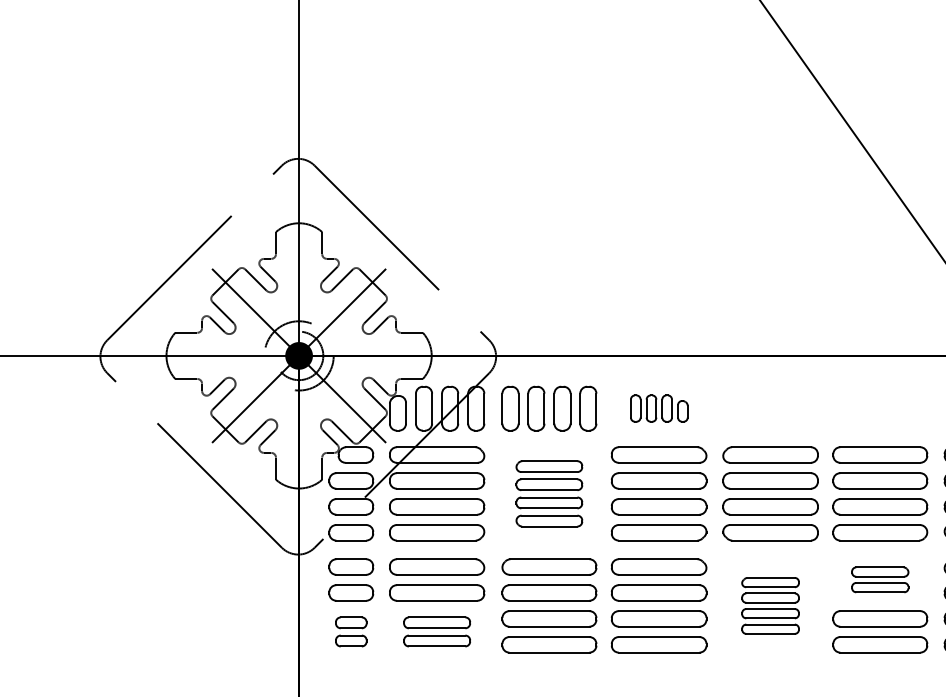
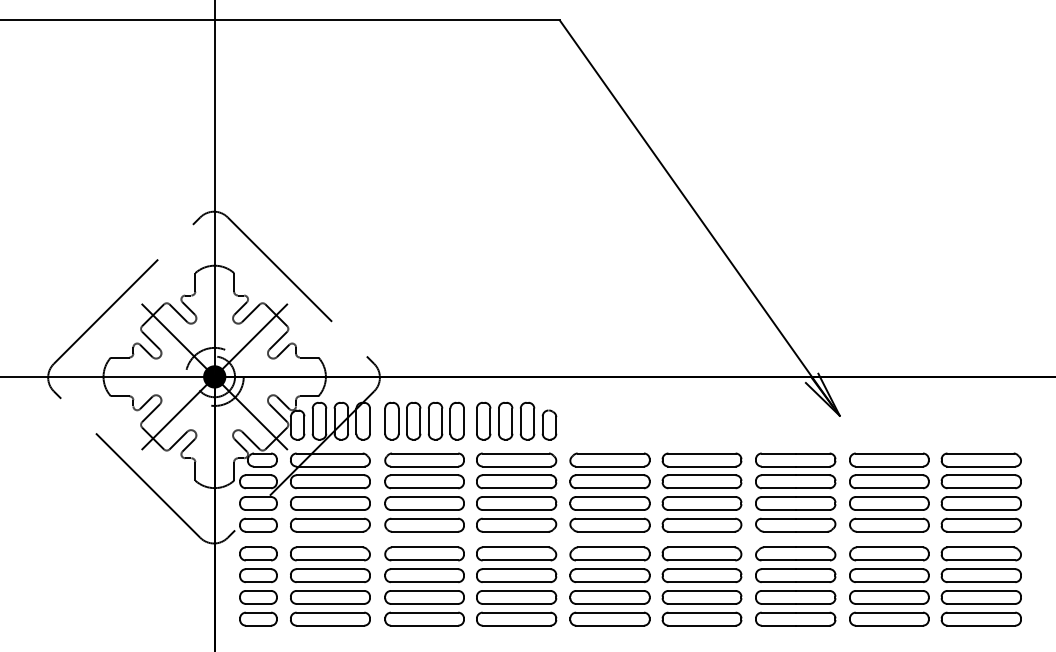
part: (659, 407) -> (516, 420), size x1.67
part: (549, 493) -> (424, 492), size x1.43
part: (879, 579) -> (701, 564), size x1.67
part: (769, 605) -> (609, 586), size x1.67
part: (351, 632) -> (258, 608), size x1.43
part: (437, 632) -> (330, 608), size x1.43

